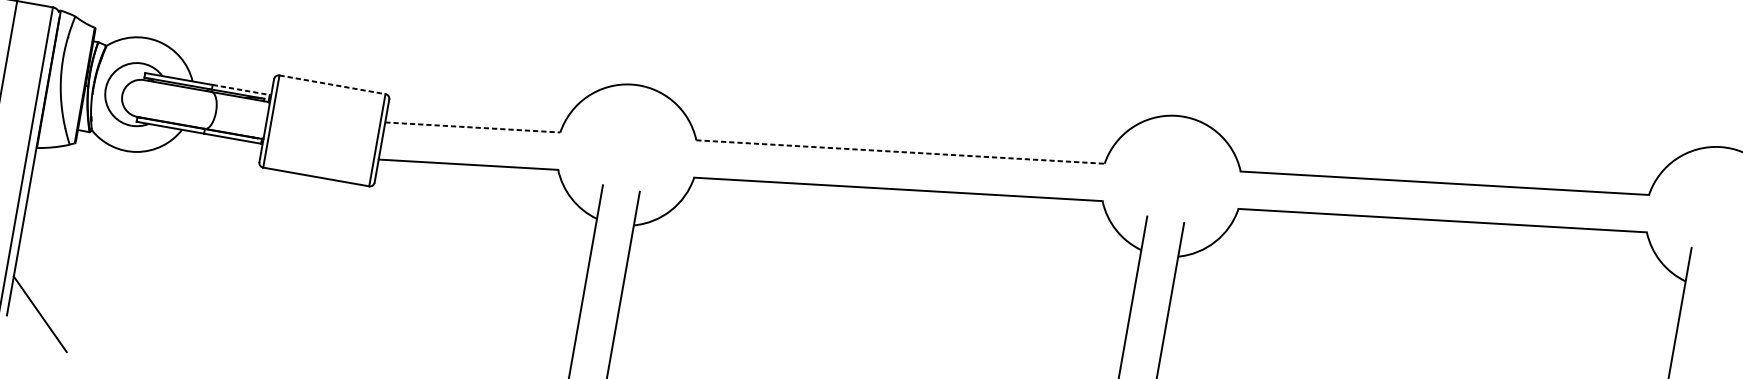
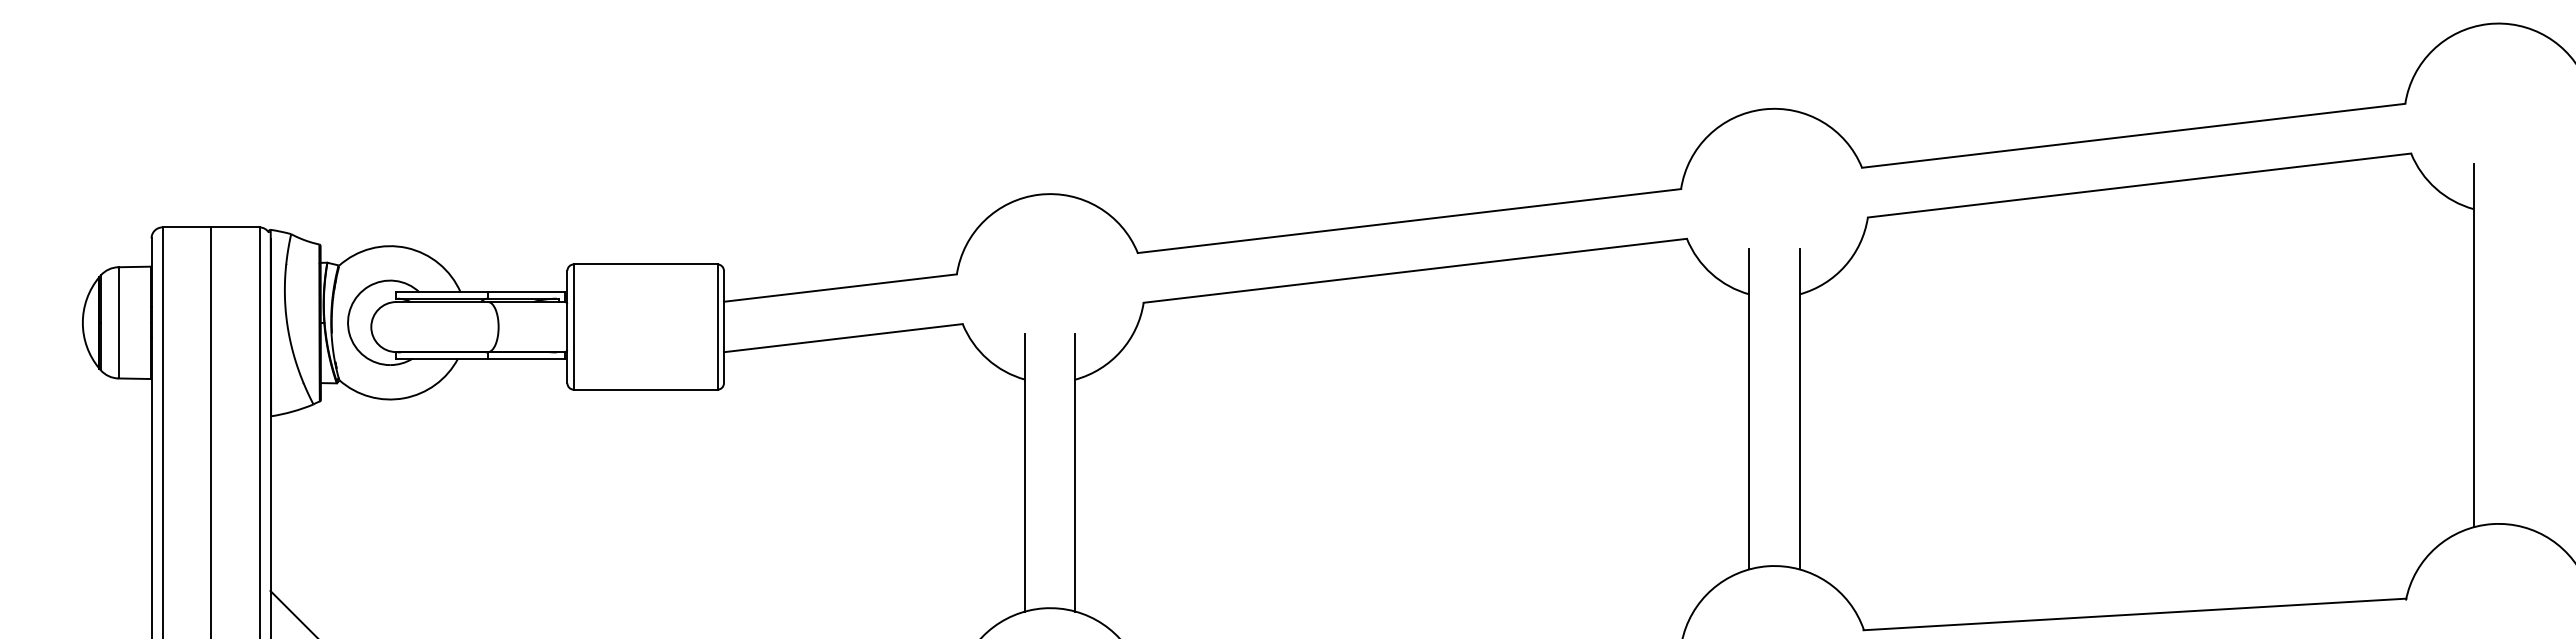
line: (332, 84) -> (645, 264), dashed -> solid
line: (241, 89) -> (526, 292), dashed -> solid
line: (472, 127) -> (840, 288), dashed -> solid
line: (900, 152) -> (1409, 221), dashed -> solid

